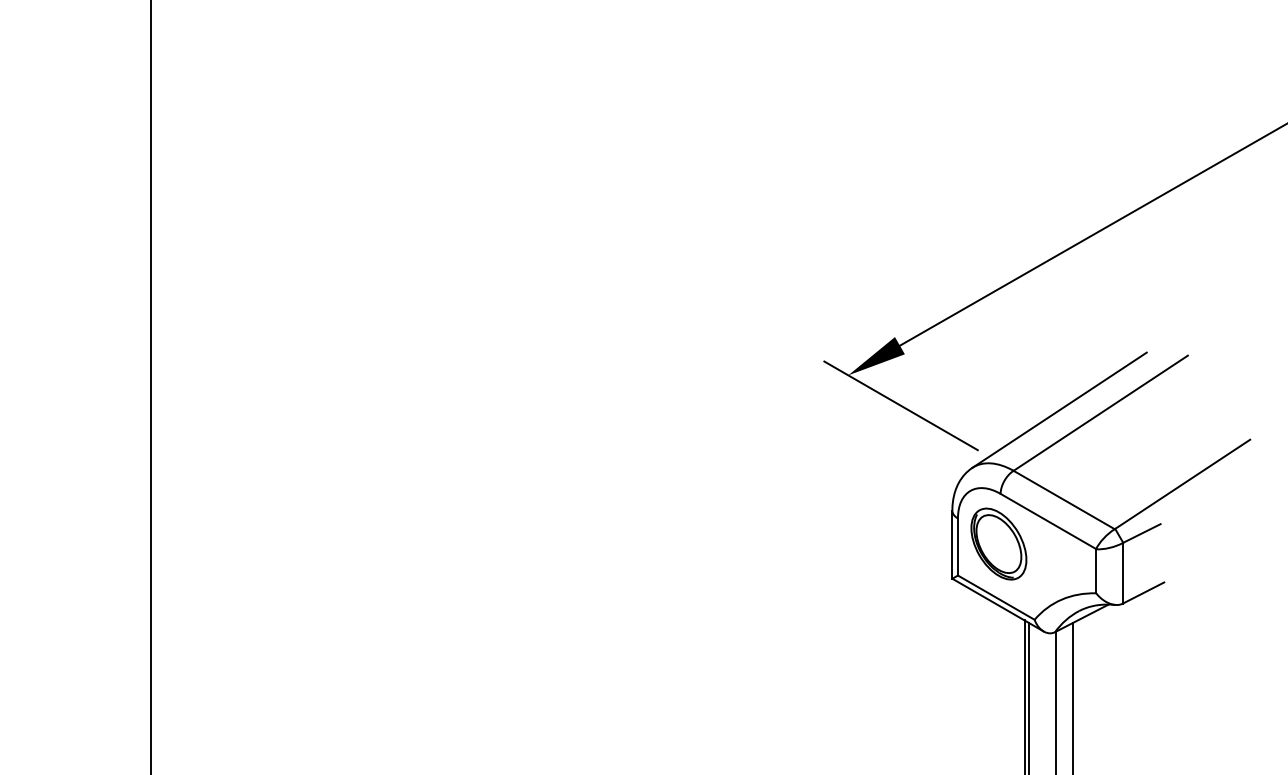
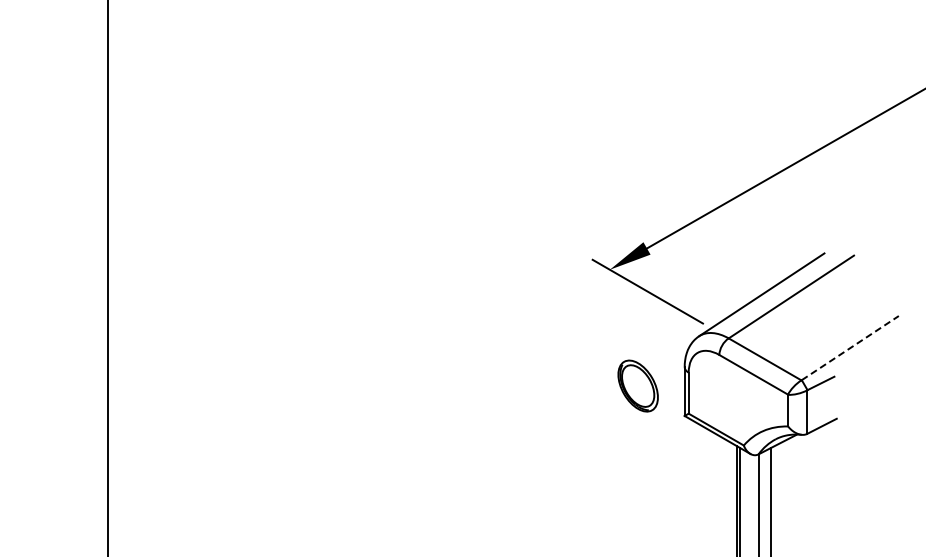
line: (1182, 483) -> (850, 347), solid -> dashed
part: (997, 543) -> (637, 385), moved

